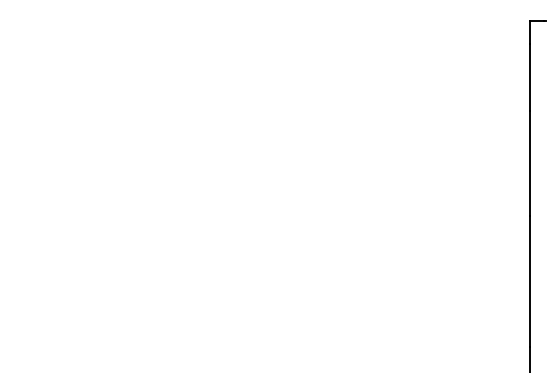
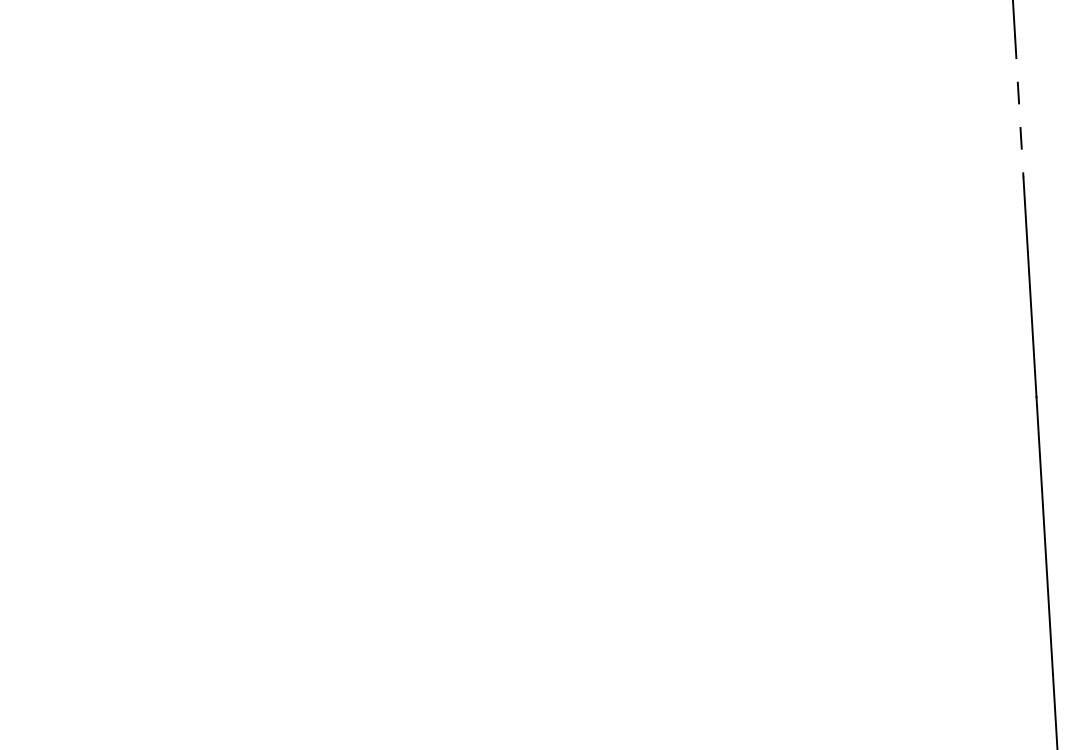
line: (529, 77) -> (1018, 107), solid -> dashed

